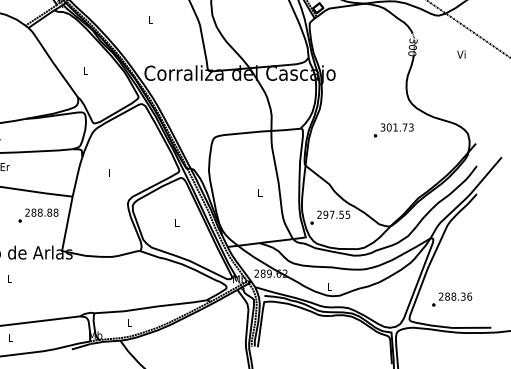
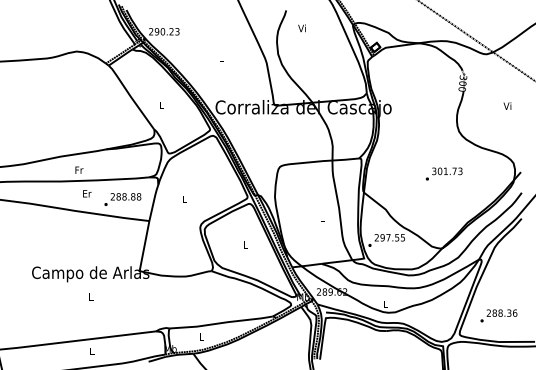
text: (461, 53) -> (507, 105), moved
text: (393, 129) -> (443, 173), moved
text: (38, 215) -> (122, 199), moved

